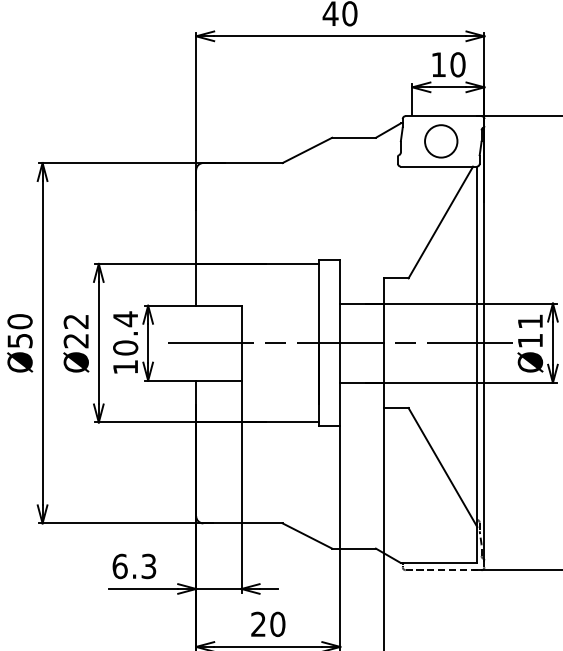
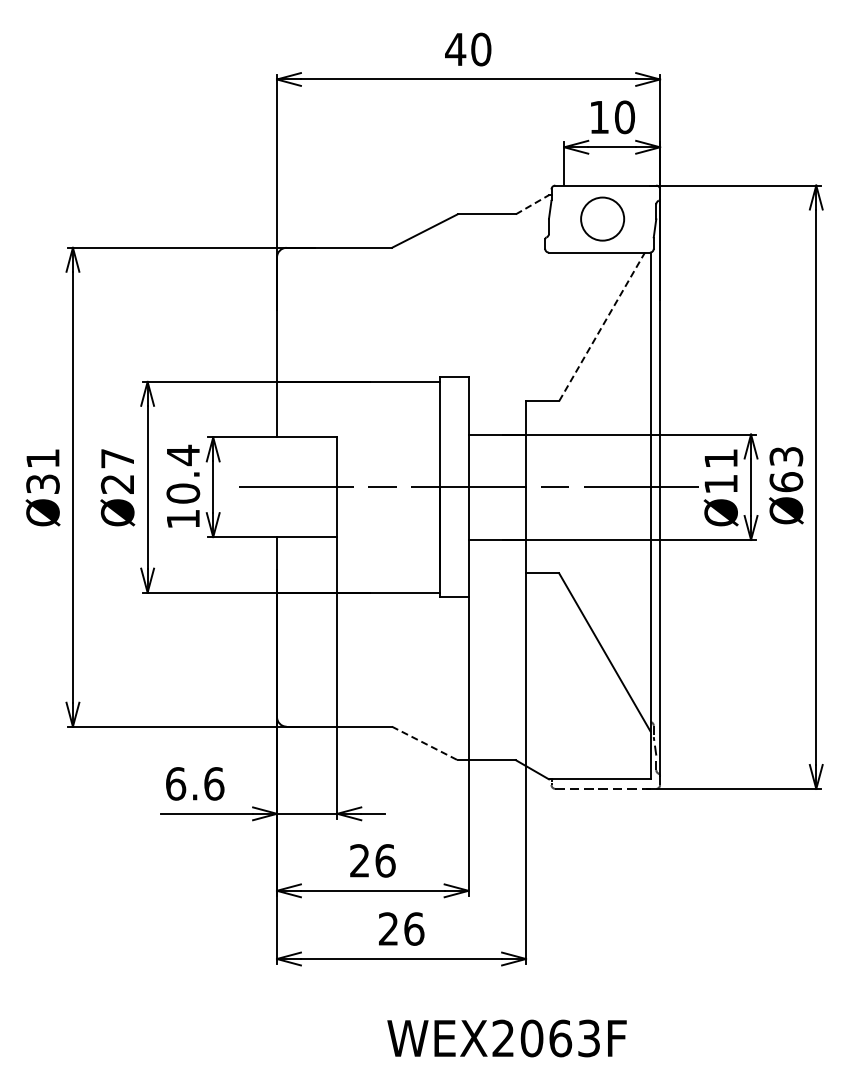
line: (388, 130) -> (532, 204), solid -> dashed
line: (441, 222) -> (602, 326), solid -> dashed
text: (75, 321) -> (116, 458), Ø22 -> Ø27
text: (19, 330) -> (42, 470), Ø50 -> Ø31
line: (307, 536) -> (424, 743), solid -> dashed
text: (149, 566) -> (214, 783), 6.3 -> 6.6
text: (277, 624) -> (385, 860), 20 -> 26

